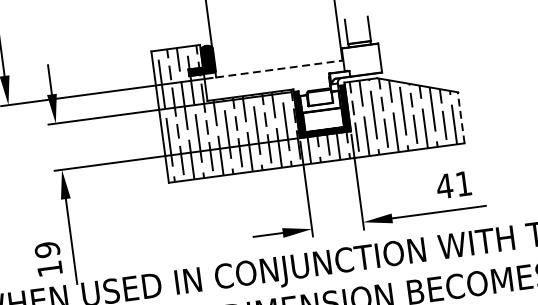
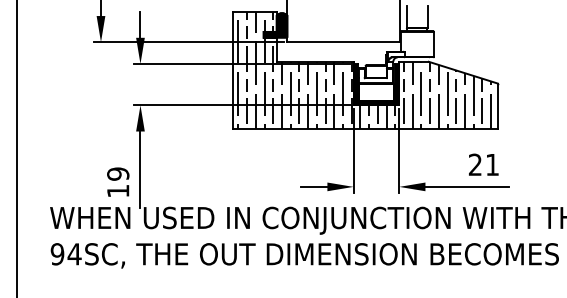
line: (279, 69) -> (343, 42), dashed -> solid
line: (460, 117) -> (497, 106), dashed -> solid
text: (444, 185) -> (475, 164), 41 -> 21

